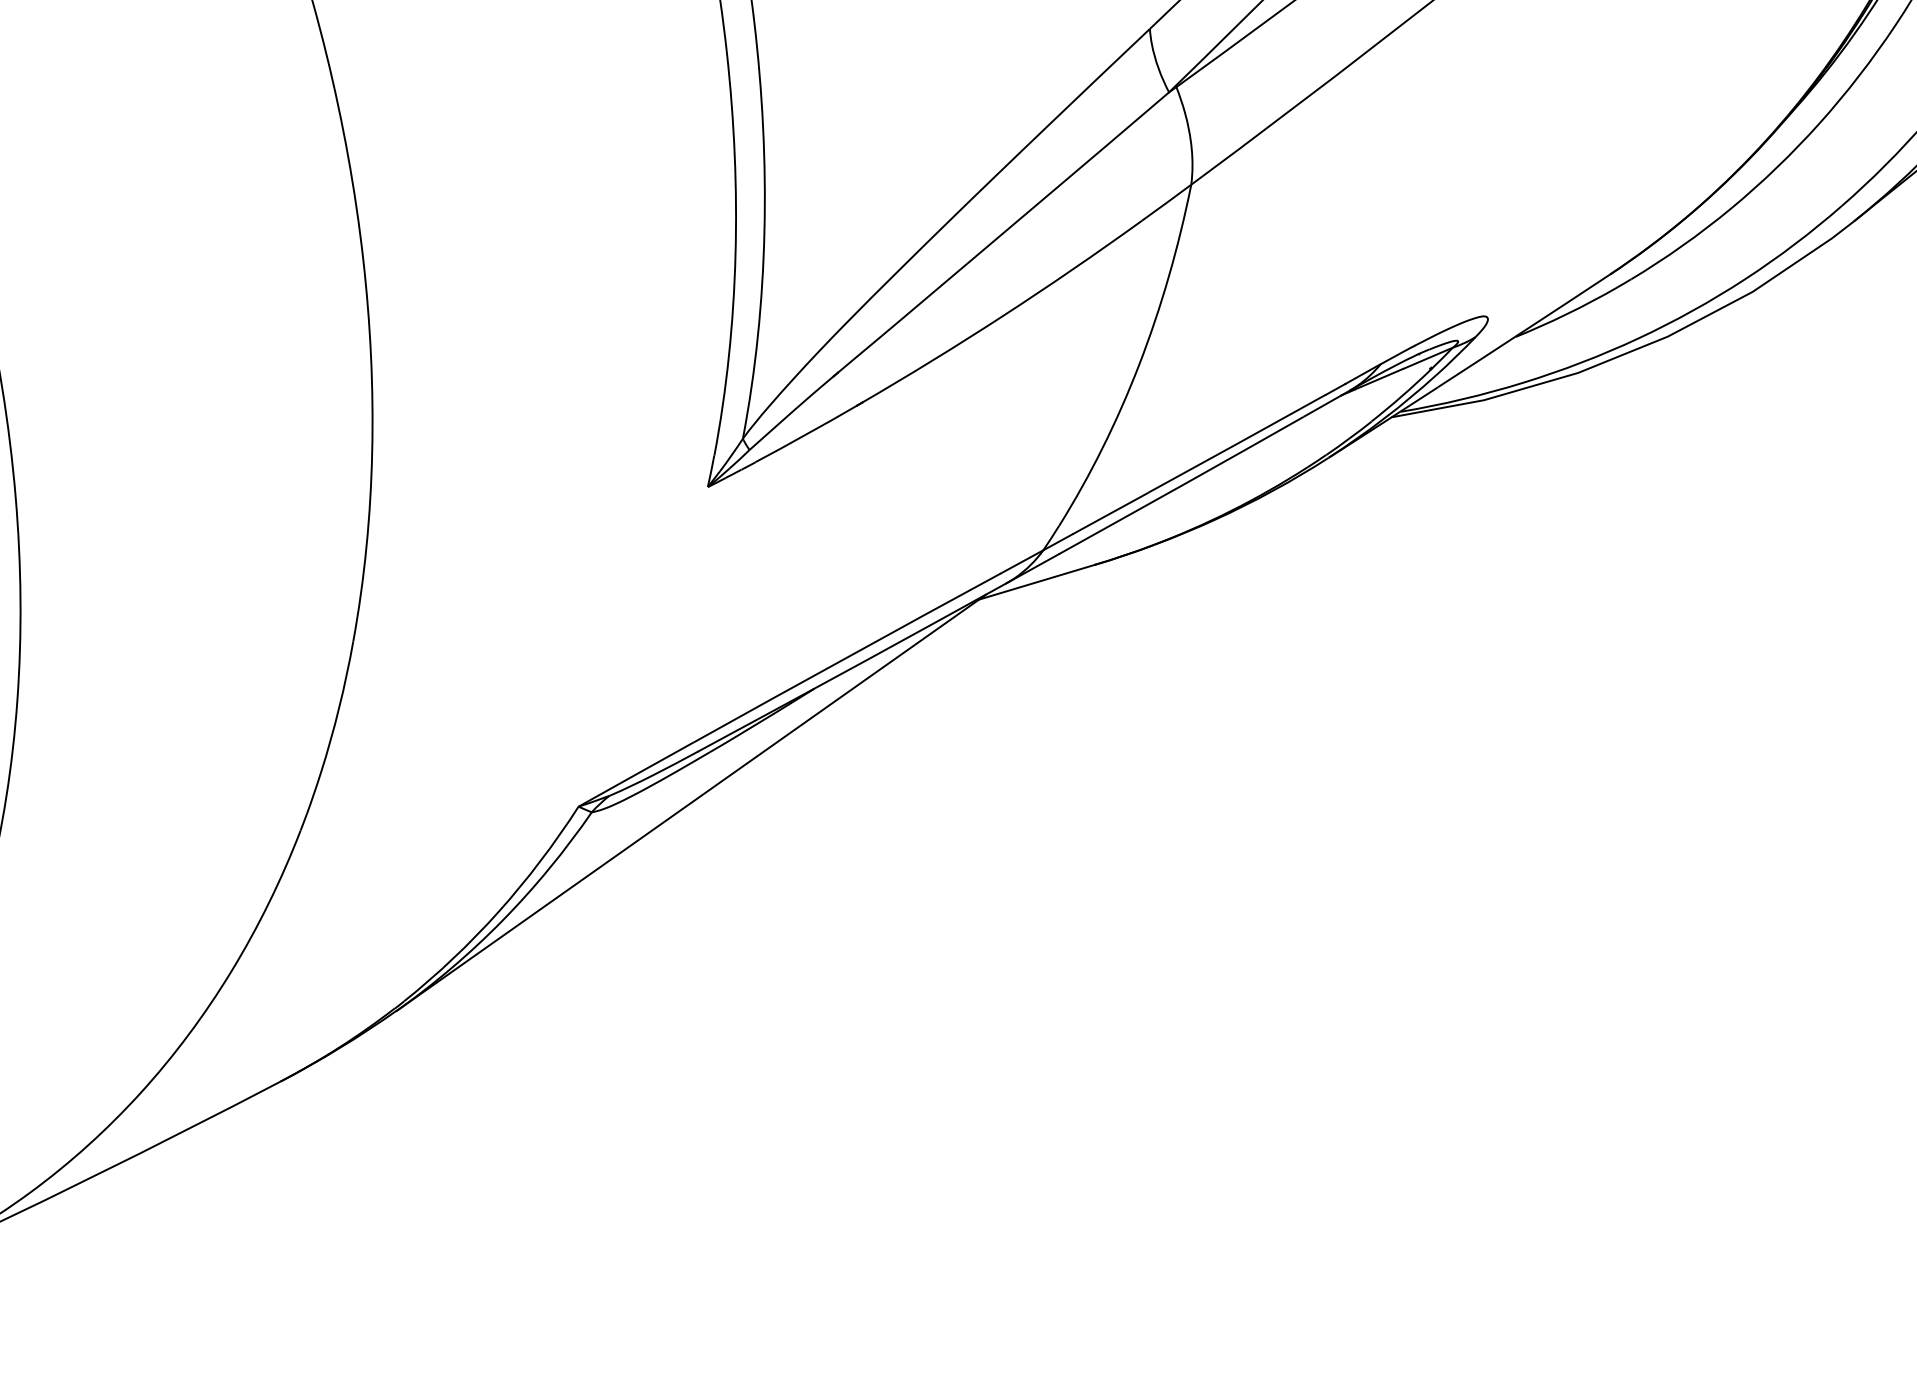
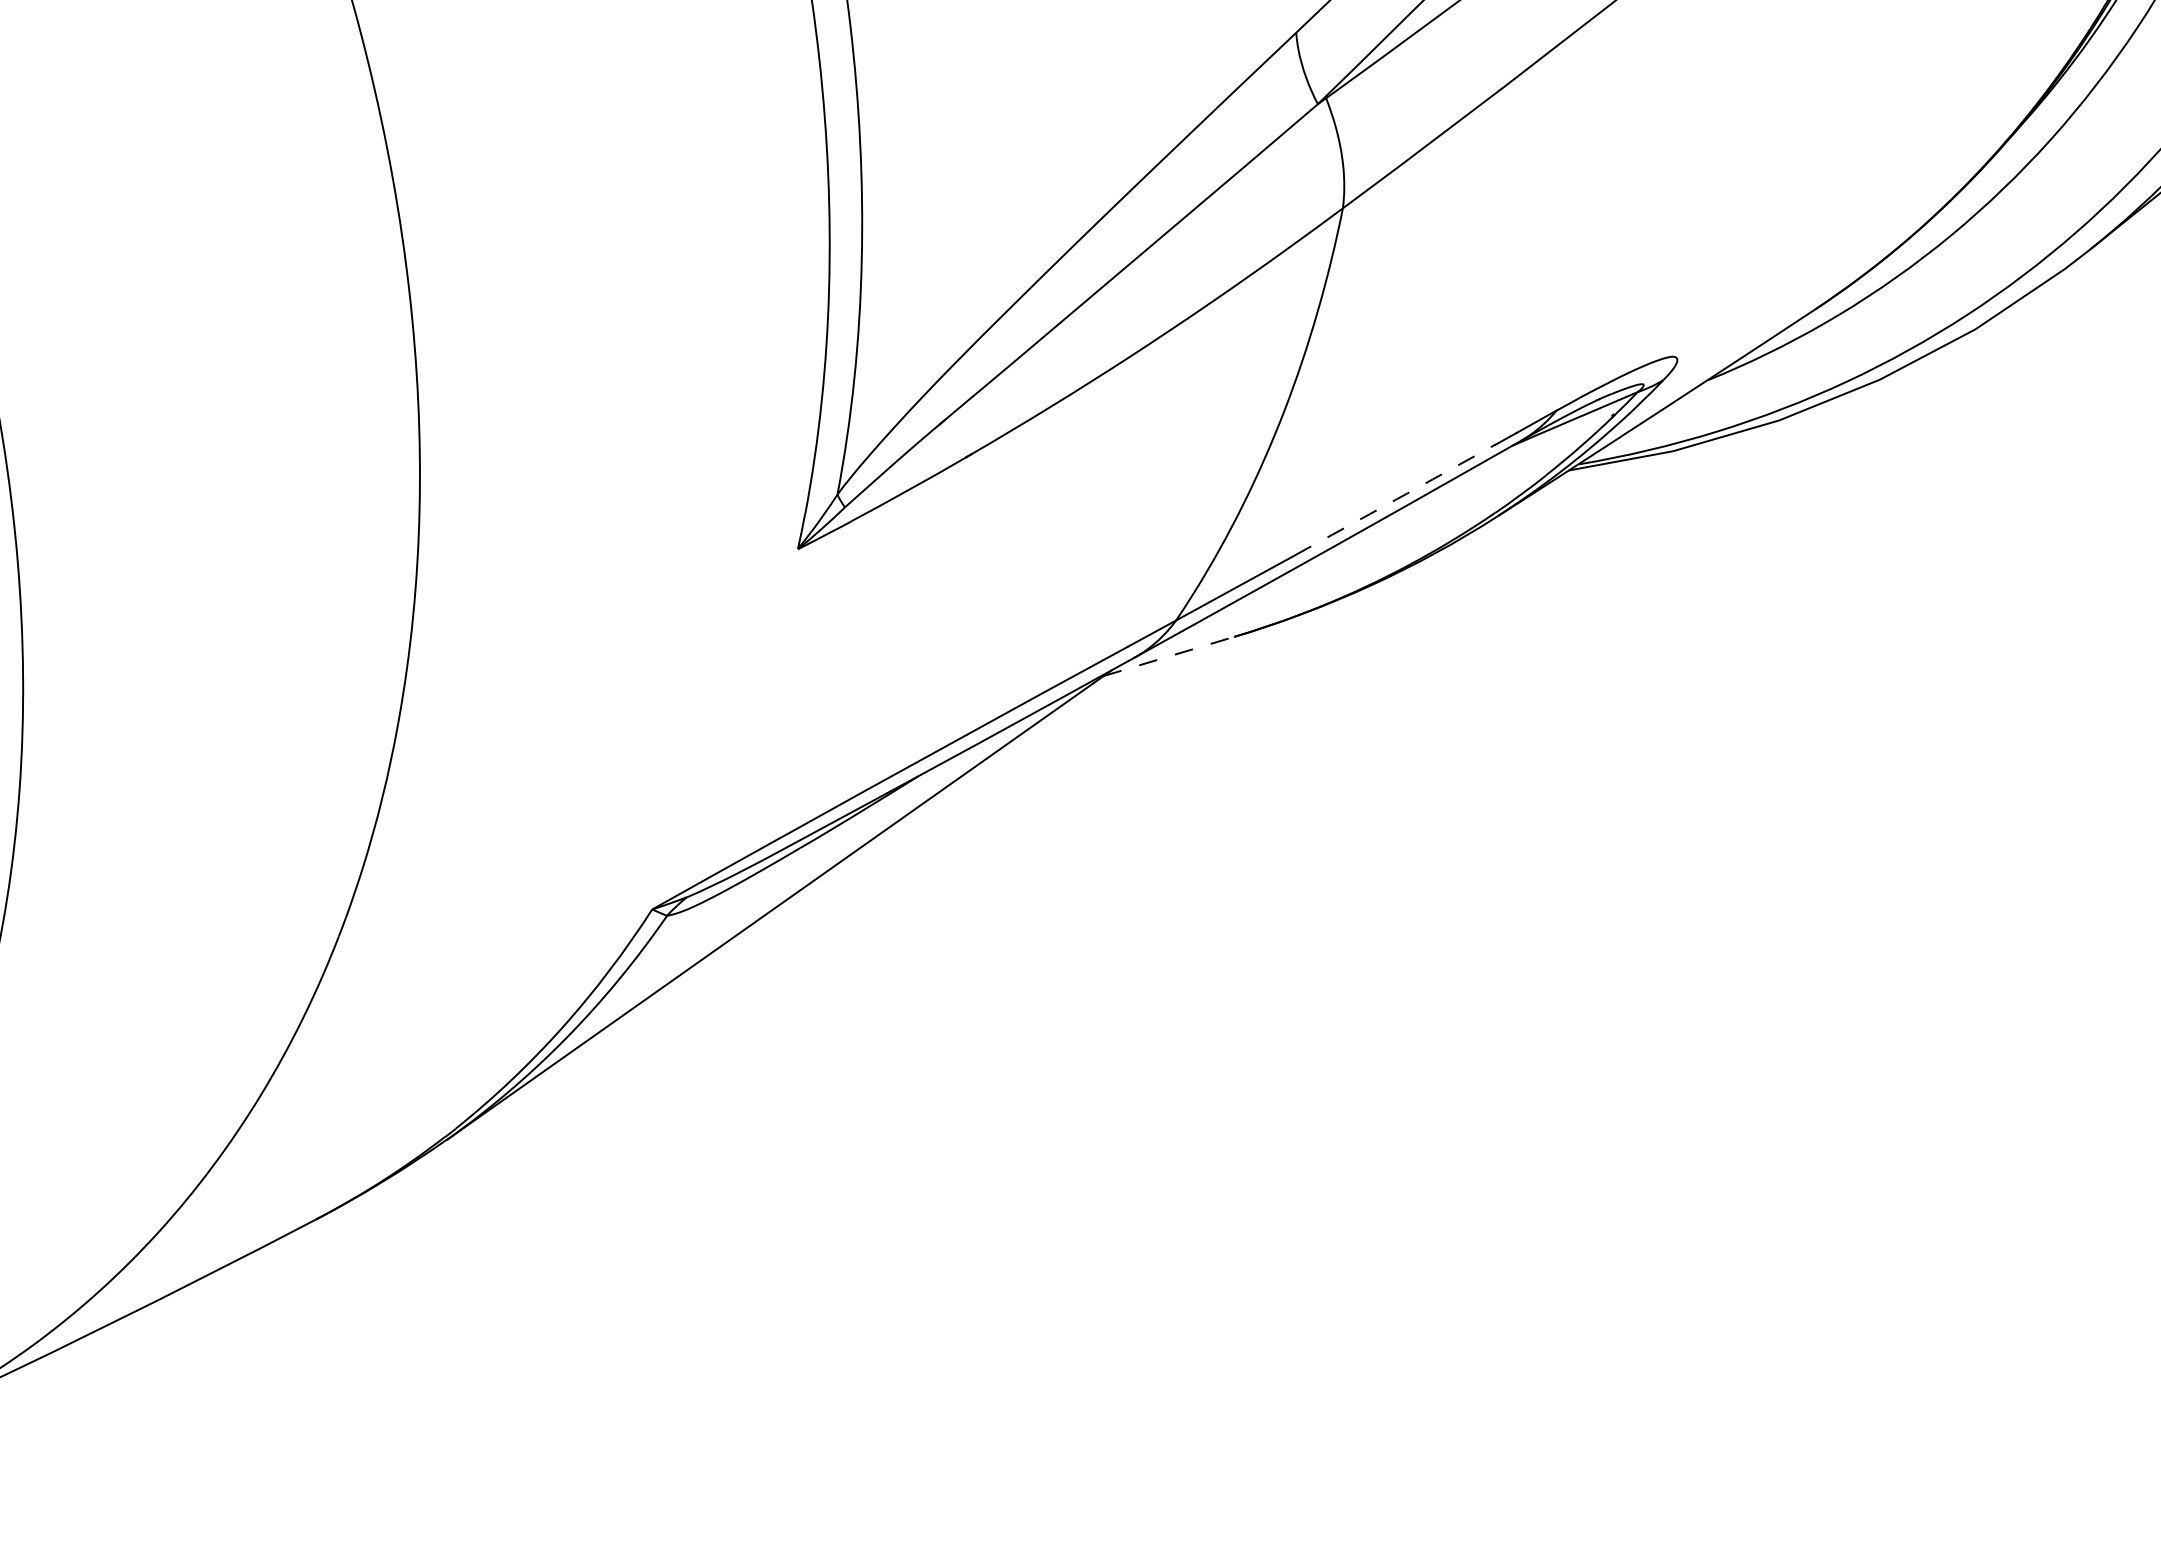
arc: (1237, 443) -> (1395, 500), solid -> dashed
line: (1037, 582) -> (1169, 656), solid -> dashed

